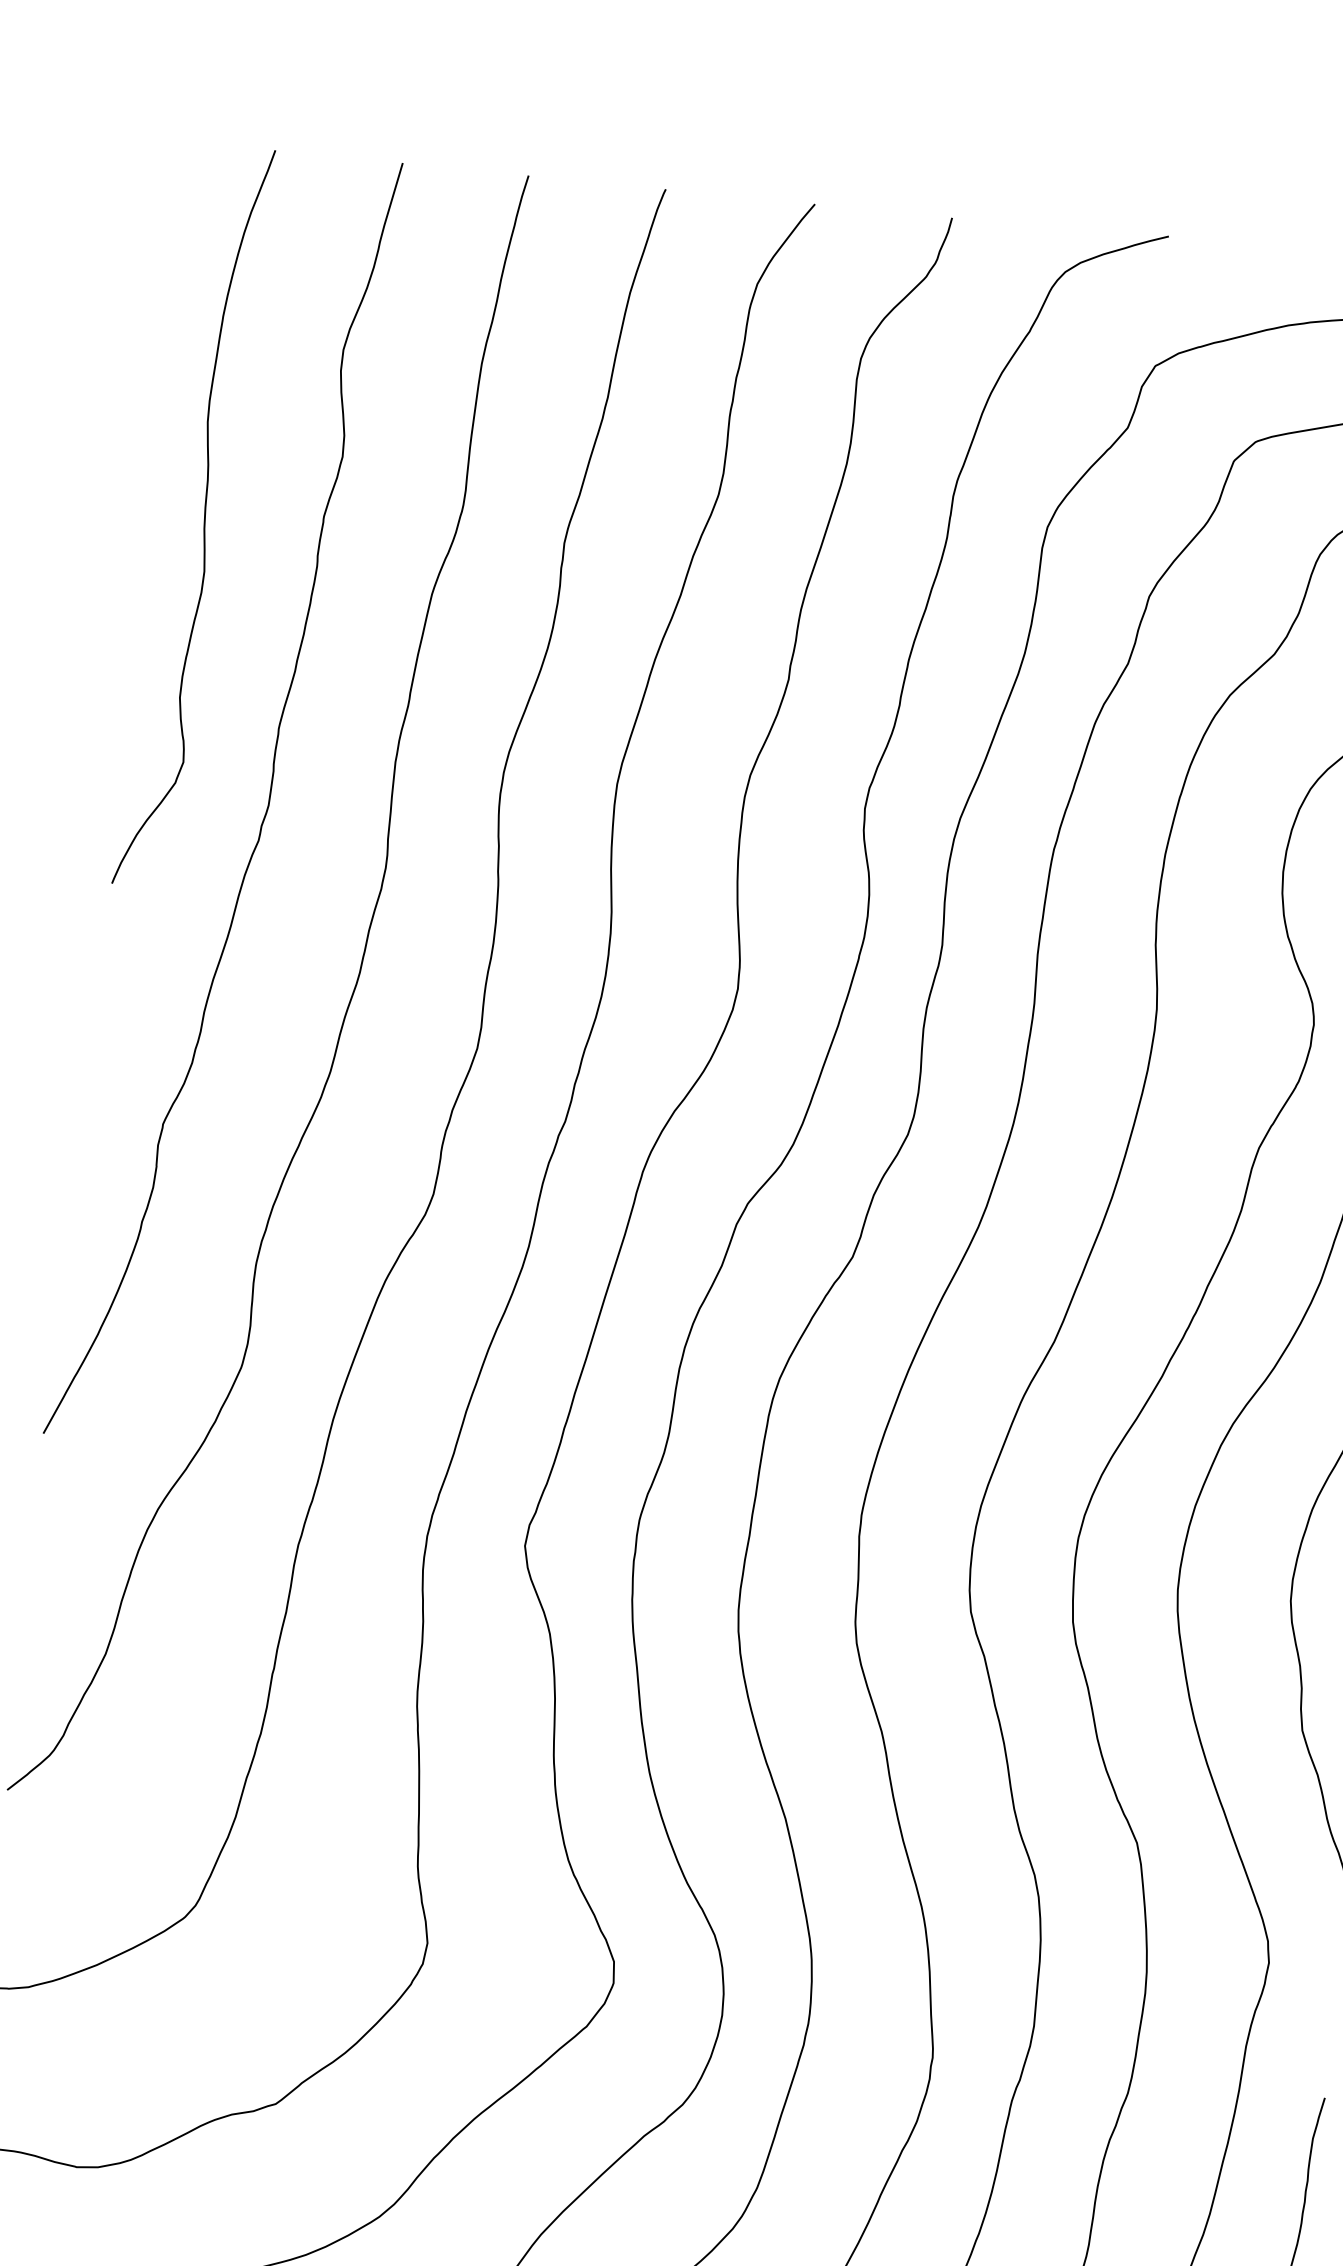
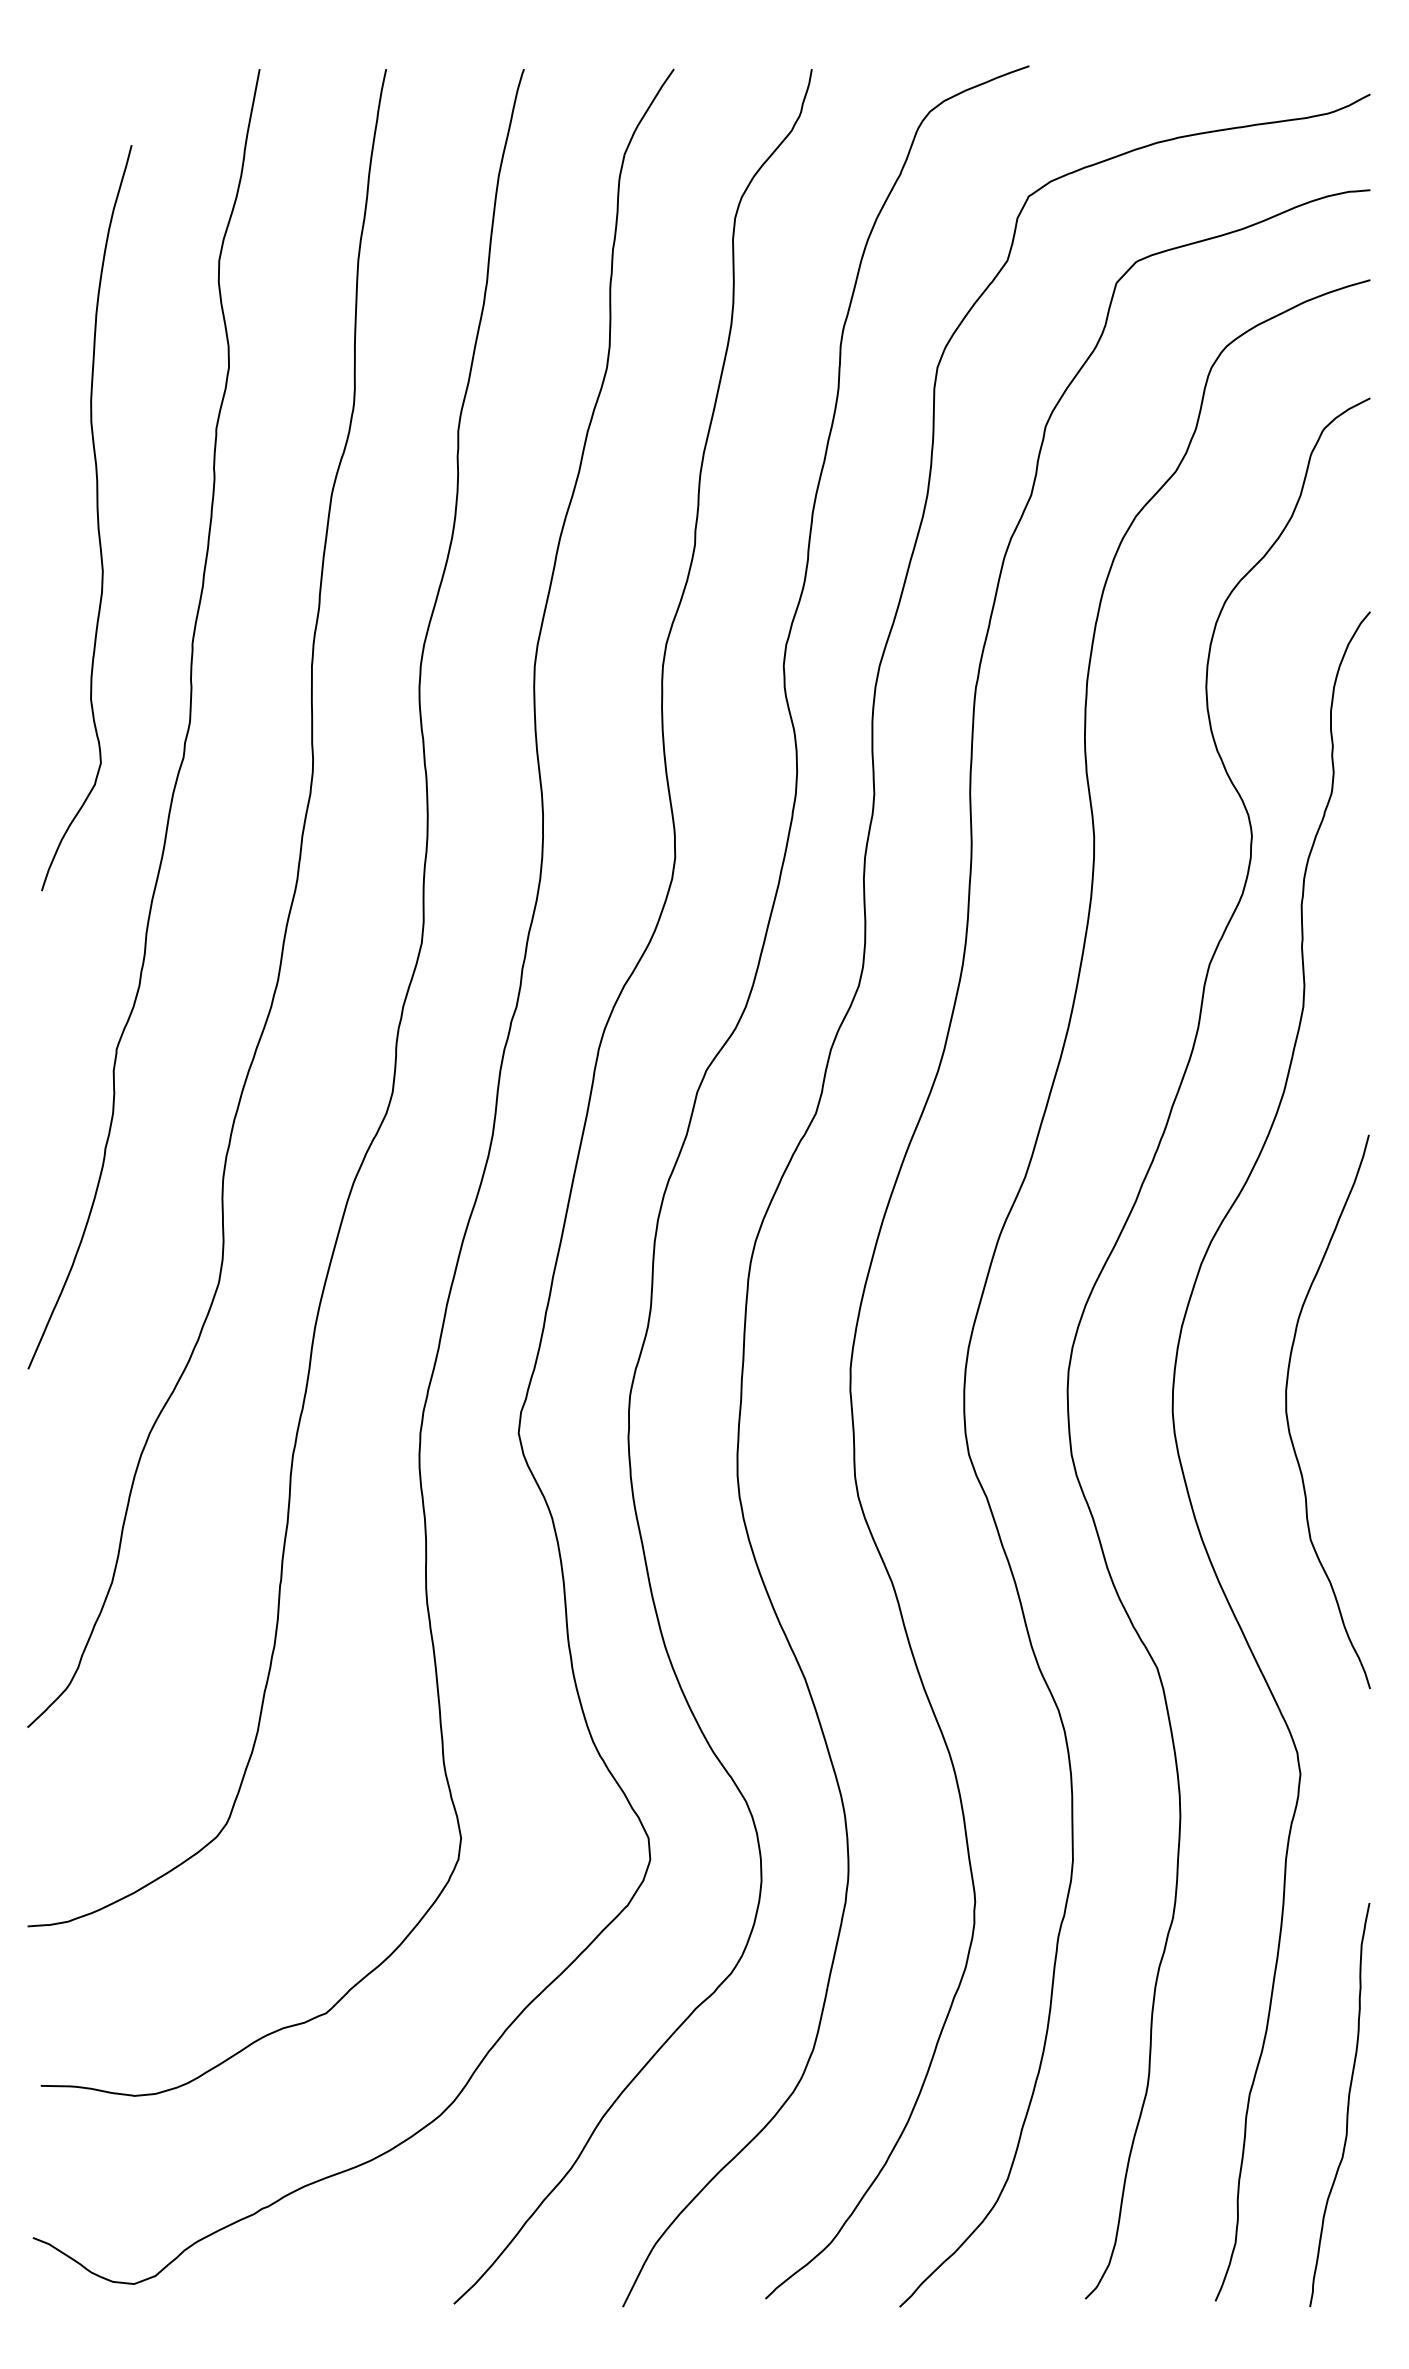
curve: (204, 518) -> (97, 518), moved

